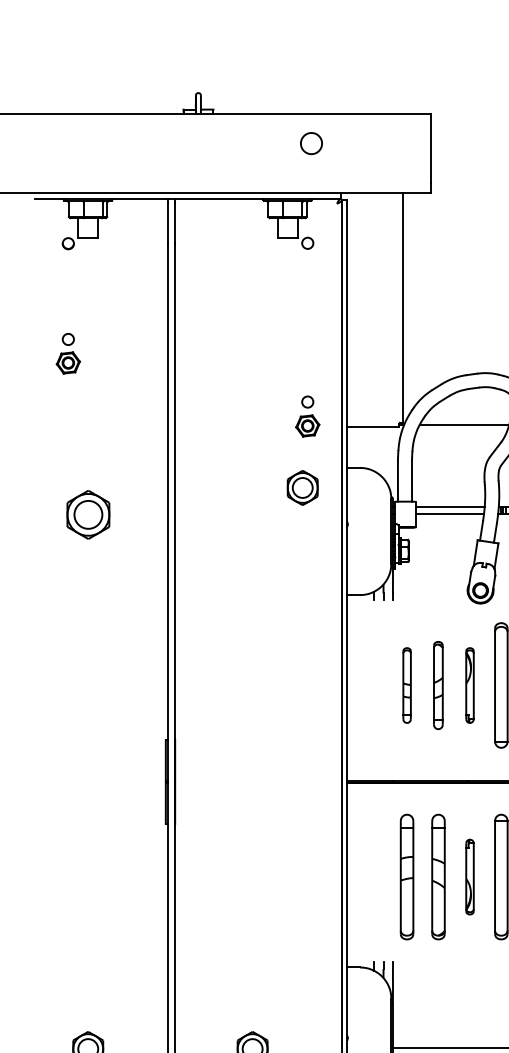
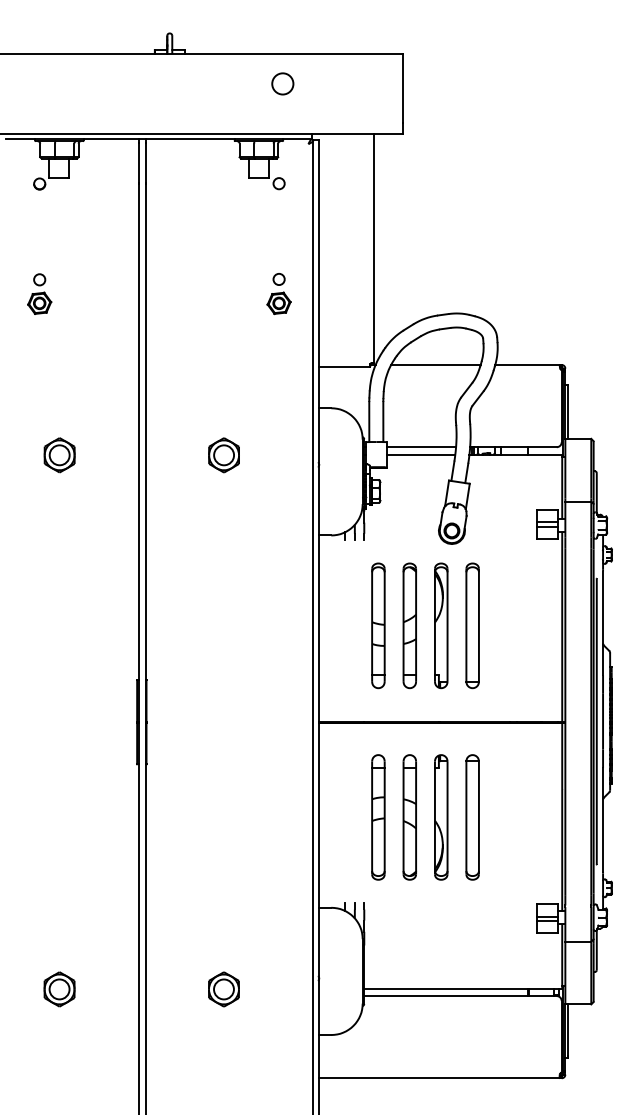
part: (307, 417) -> (278, 294), moved
part: (302, 488) -> (223, 455), moved
part: (88, 515) -> (59, 455), size x0.71
part: (407, 685) -> (378, 625), size x1.67
part: (438, 685) -> (409, 625), size x1.43
part: (470, 685) -> (441, 625), size x1.67
part: (470, 877) -> (441, 817), size x1.67

